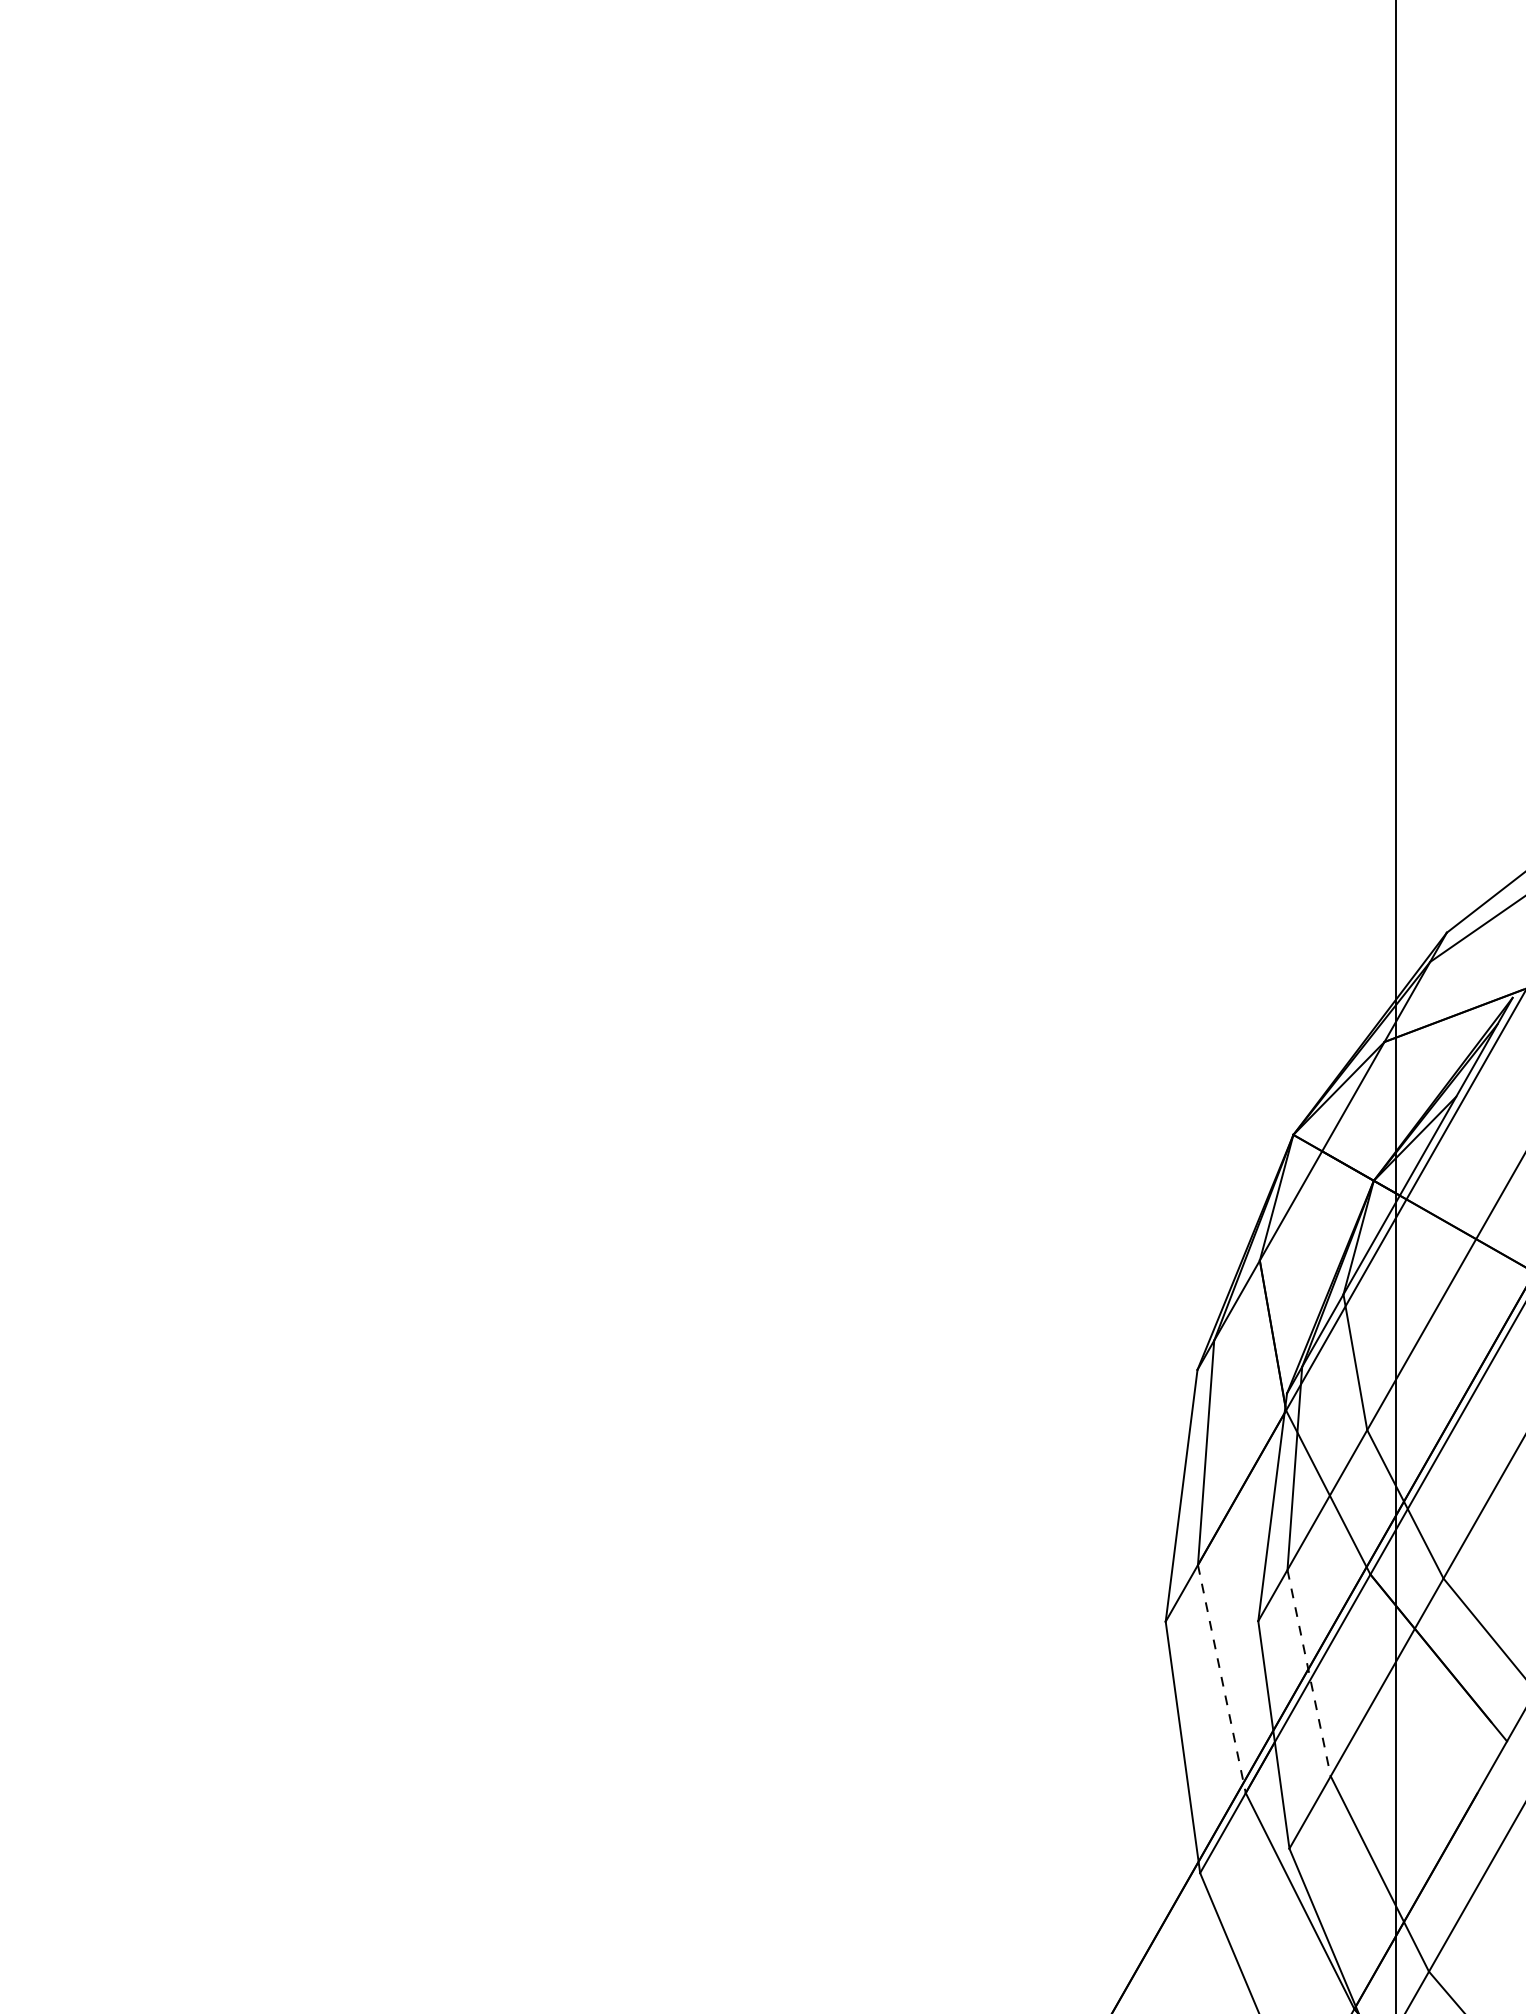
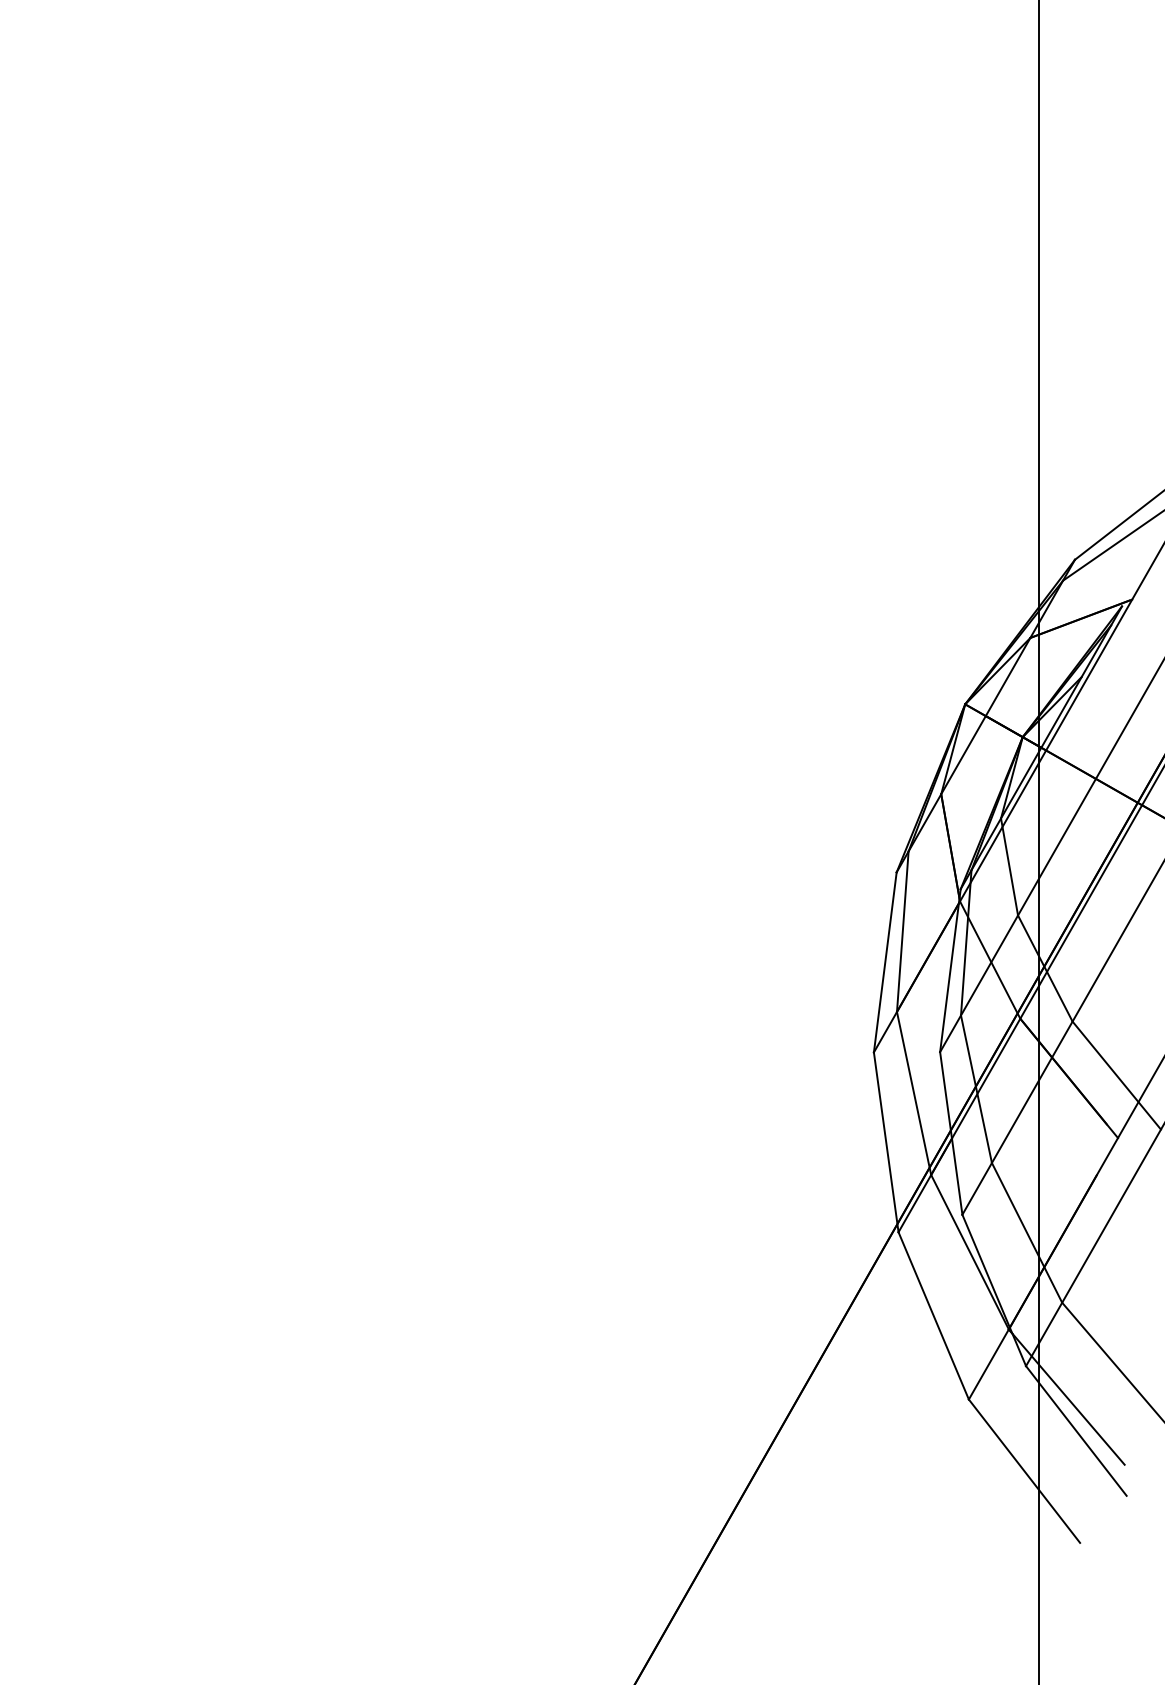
line: (1309, 1673) -> (976, 1089), dashed -> solid
line: (1222, 1679) -> (914, 1093), dashed -> solid

